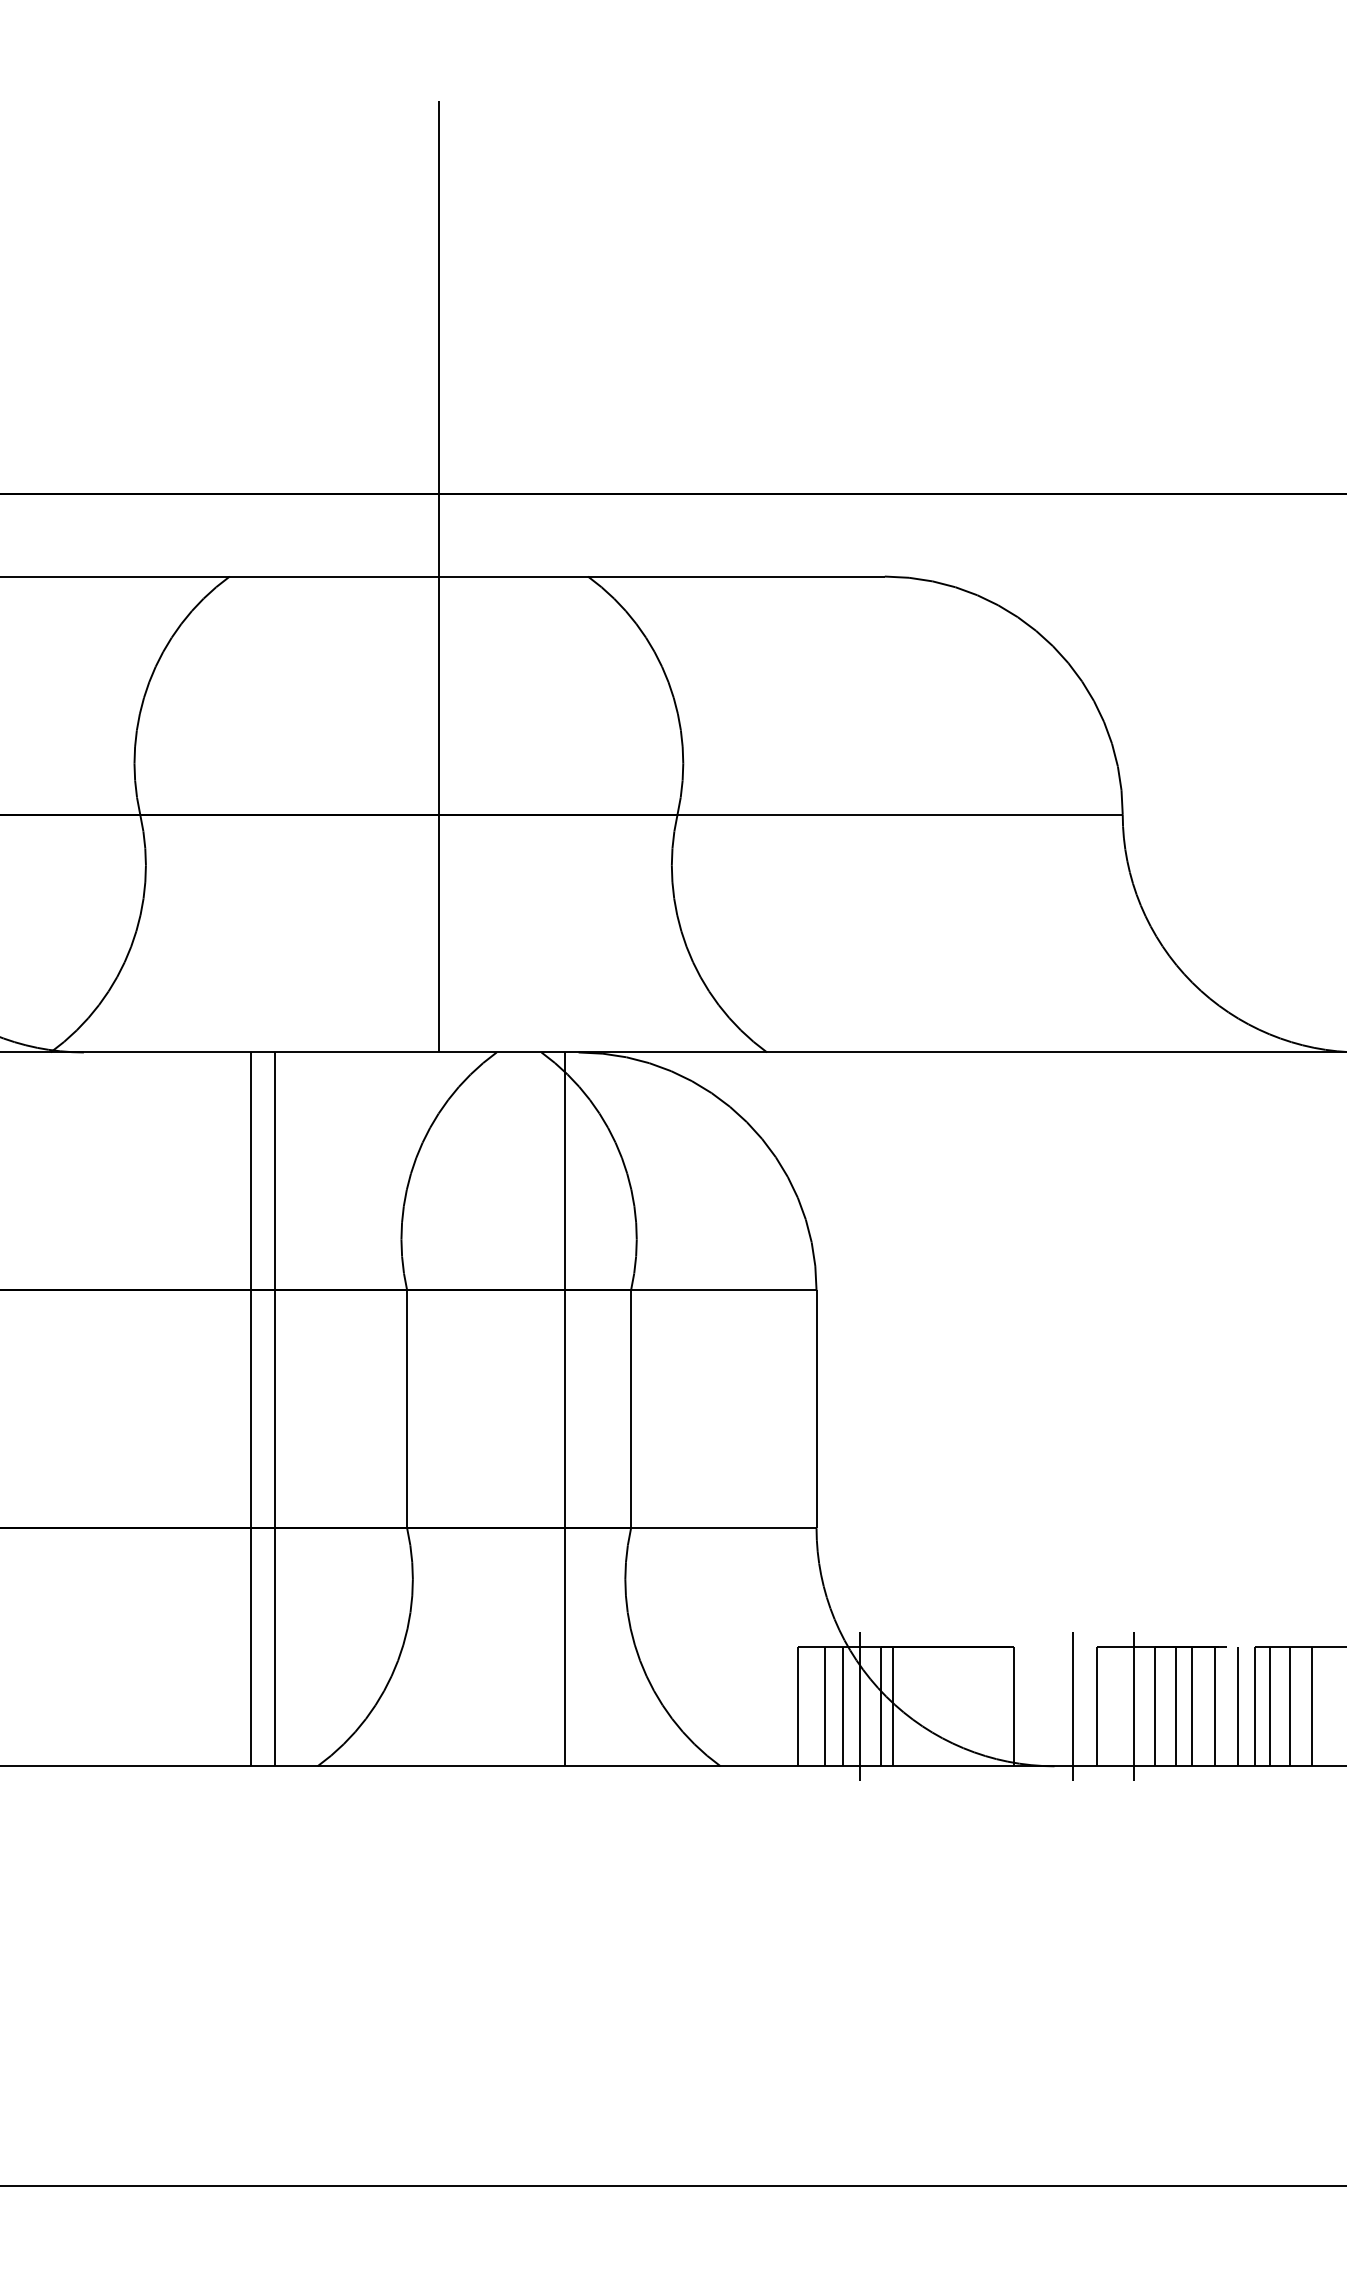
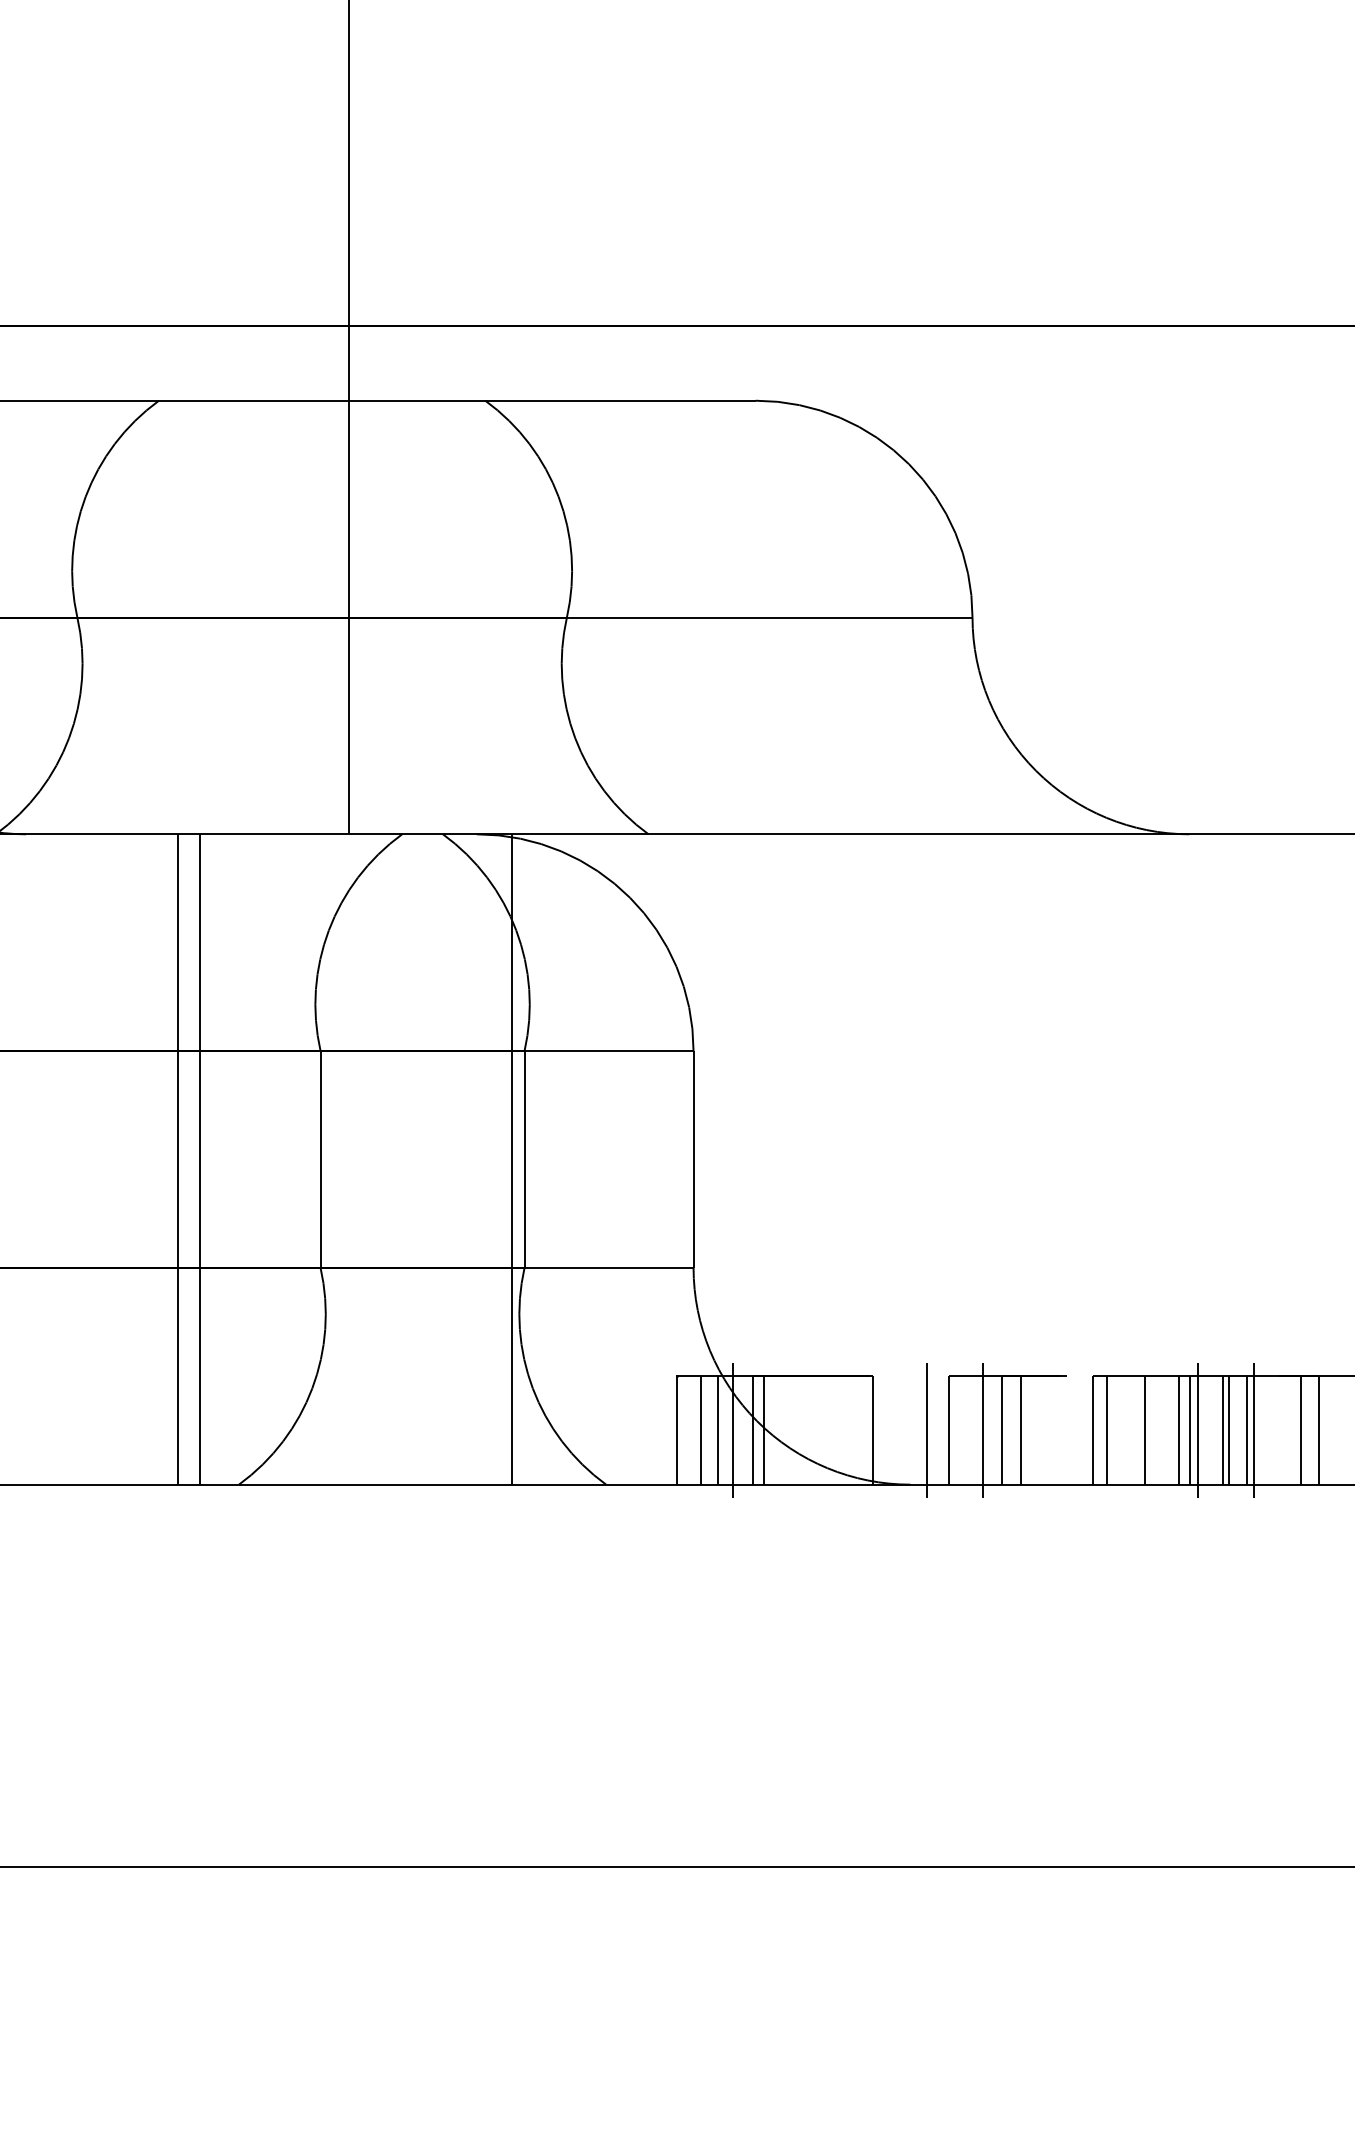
line: (564, 1409) -> (511, 1159), moved
line: (1191, 1706) -> (1035, 1430), removed
line: (1214, 1706) -> (1056, 1430), removed
line: (1237, 1706) -> (1077, 1430), removed
line: (1290, 1706) -> (1125, 1430), removed

